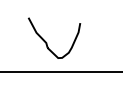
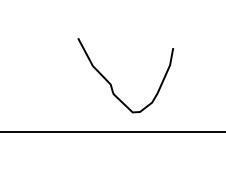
curve: (47, 42) -> (113, 83), moved

